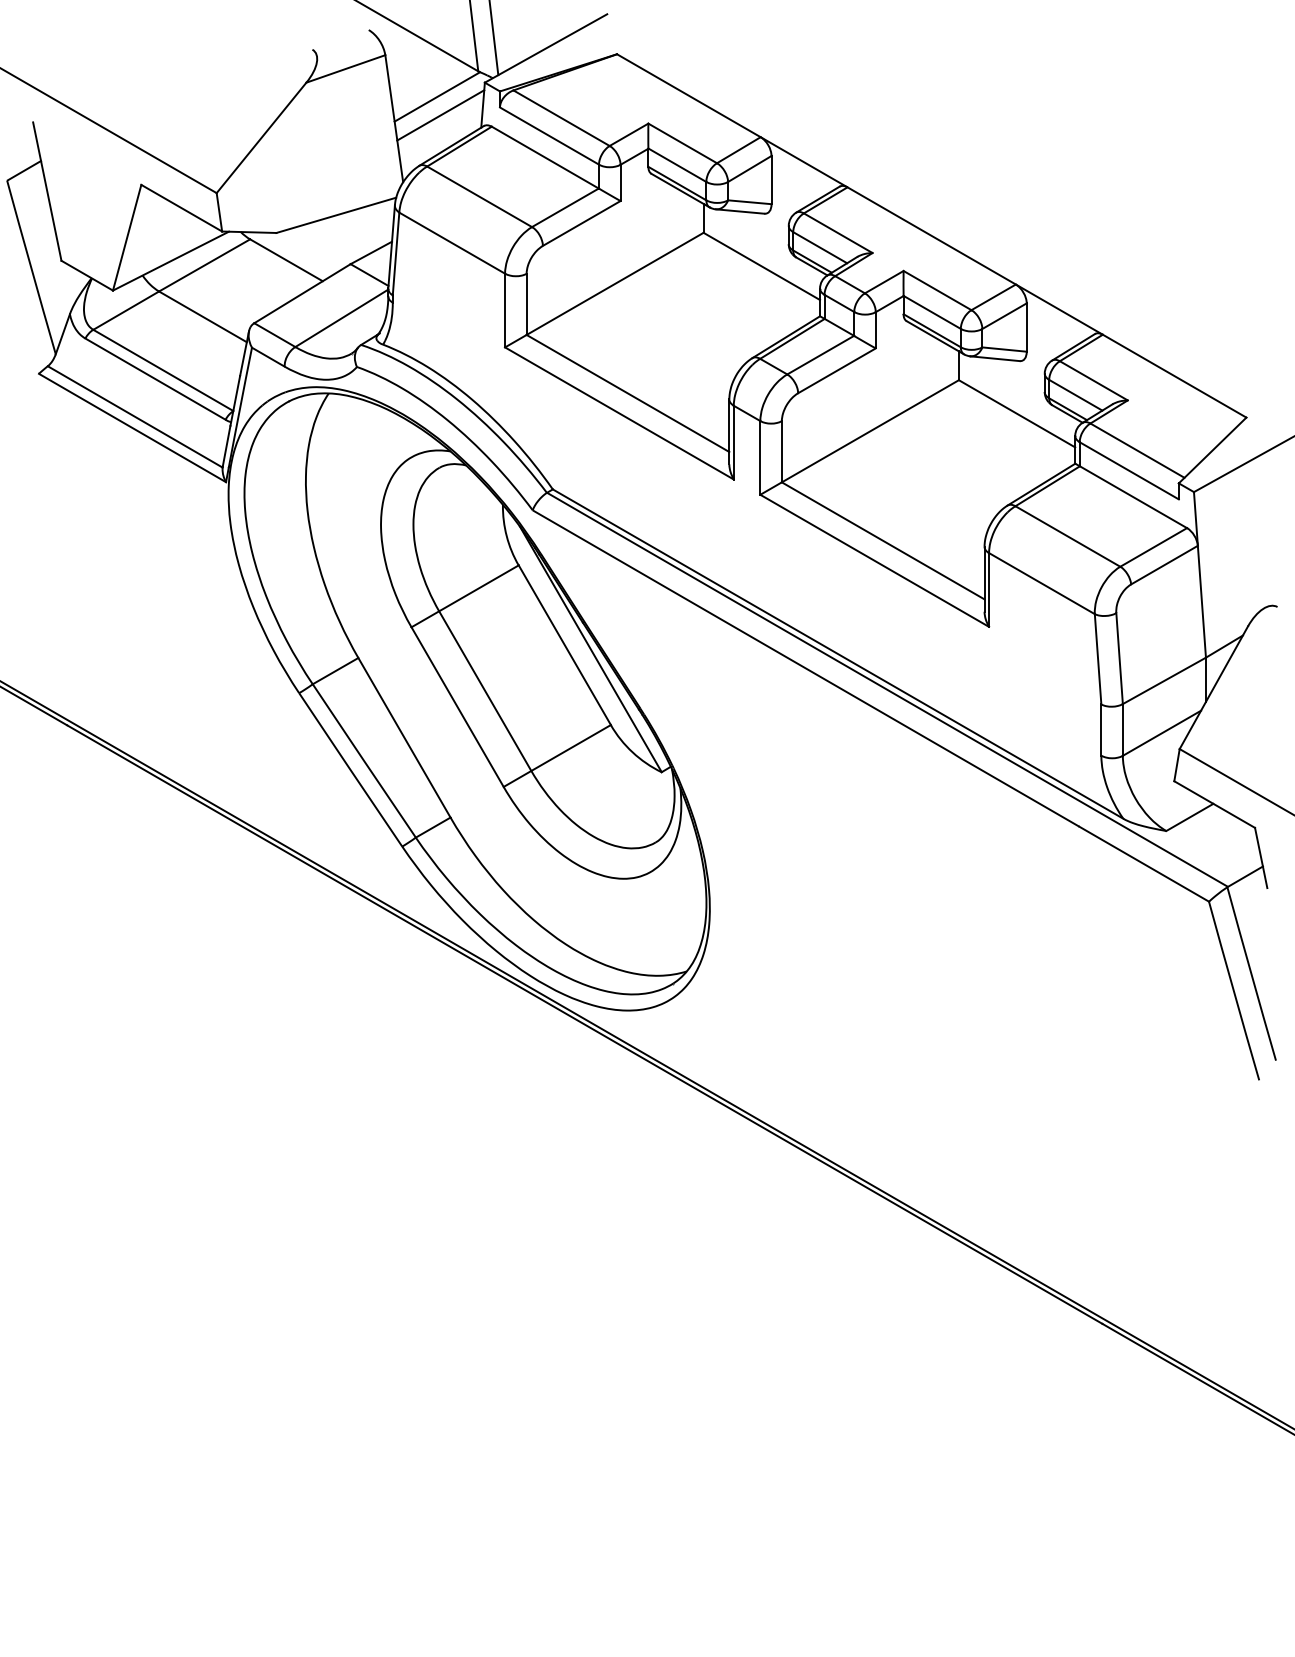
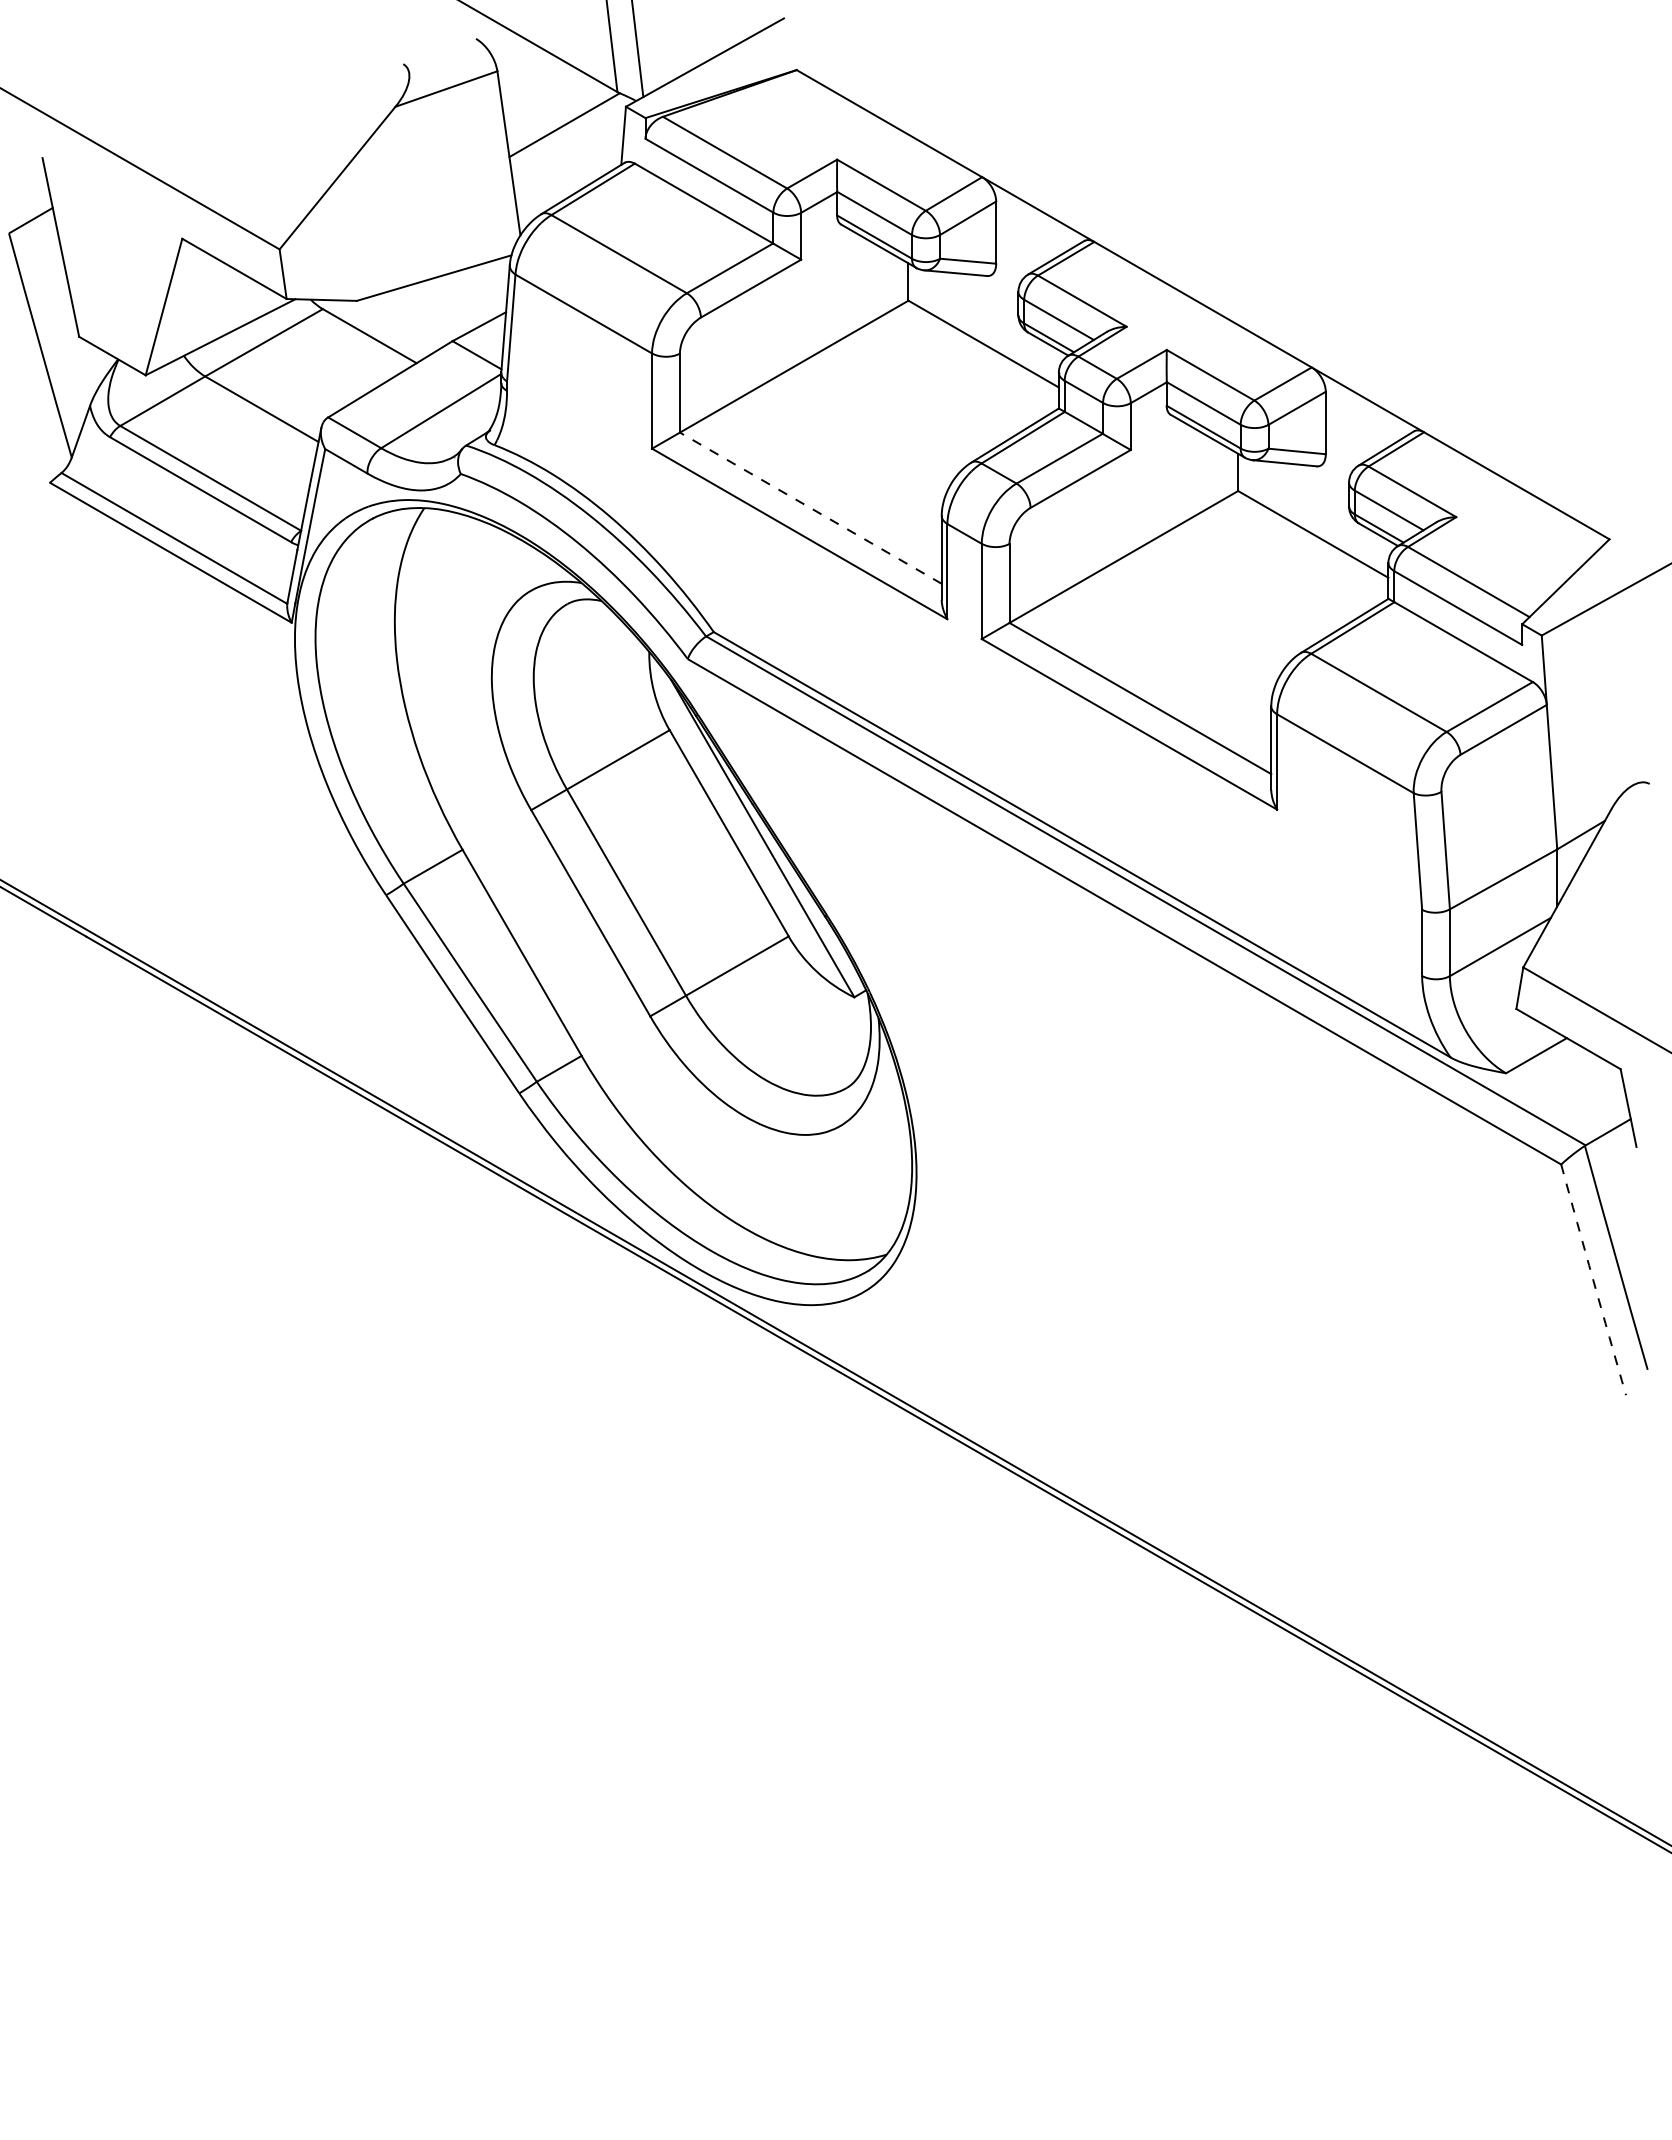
line: (440, 114) -> (568, 148), removed
line: (627, 392) -> (810, 507), solid -> dashed
arc: (1234, 991) -> (1593, 1280), solid -> dashed

